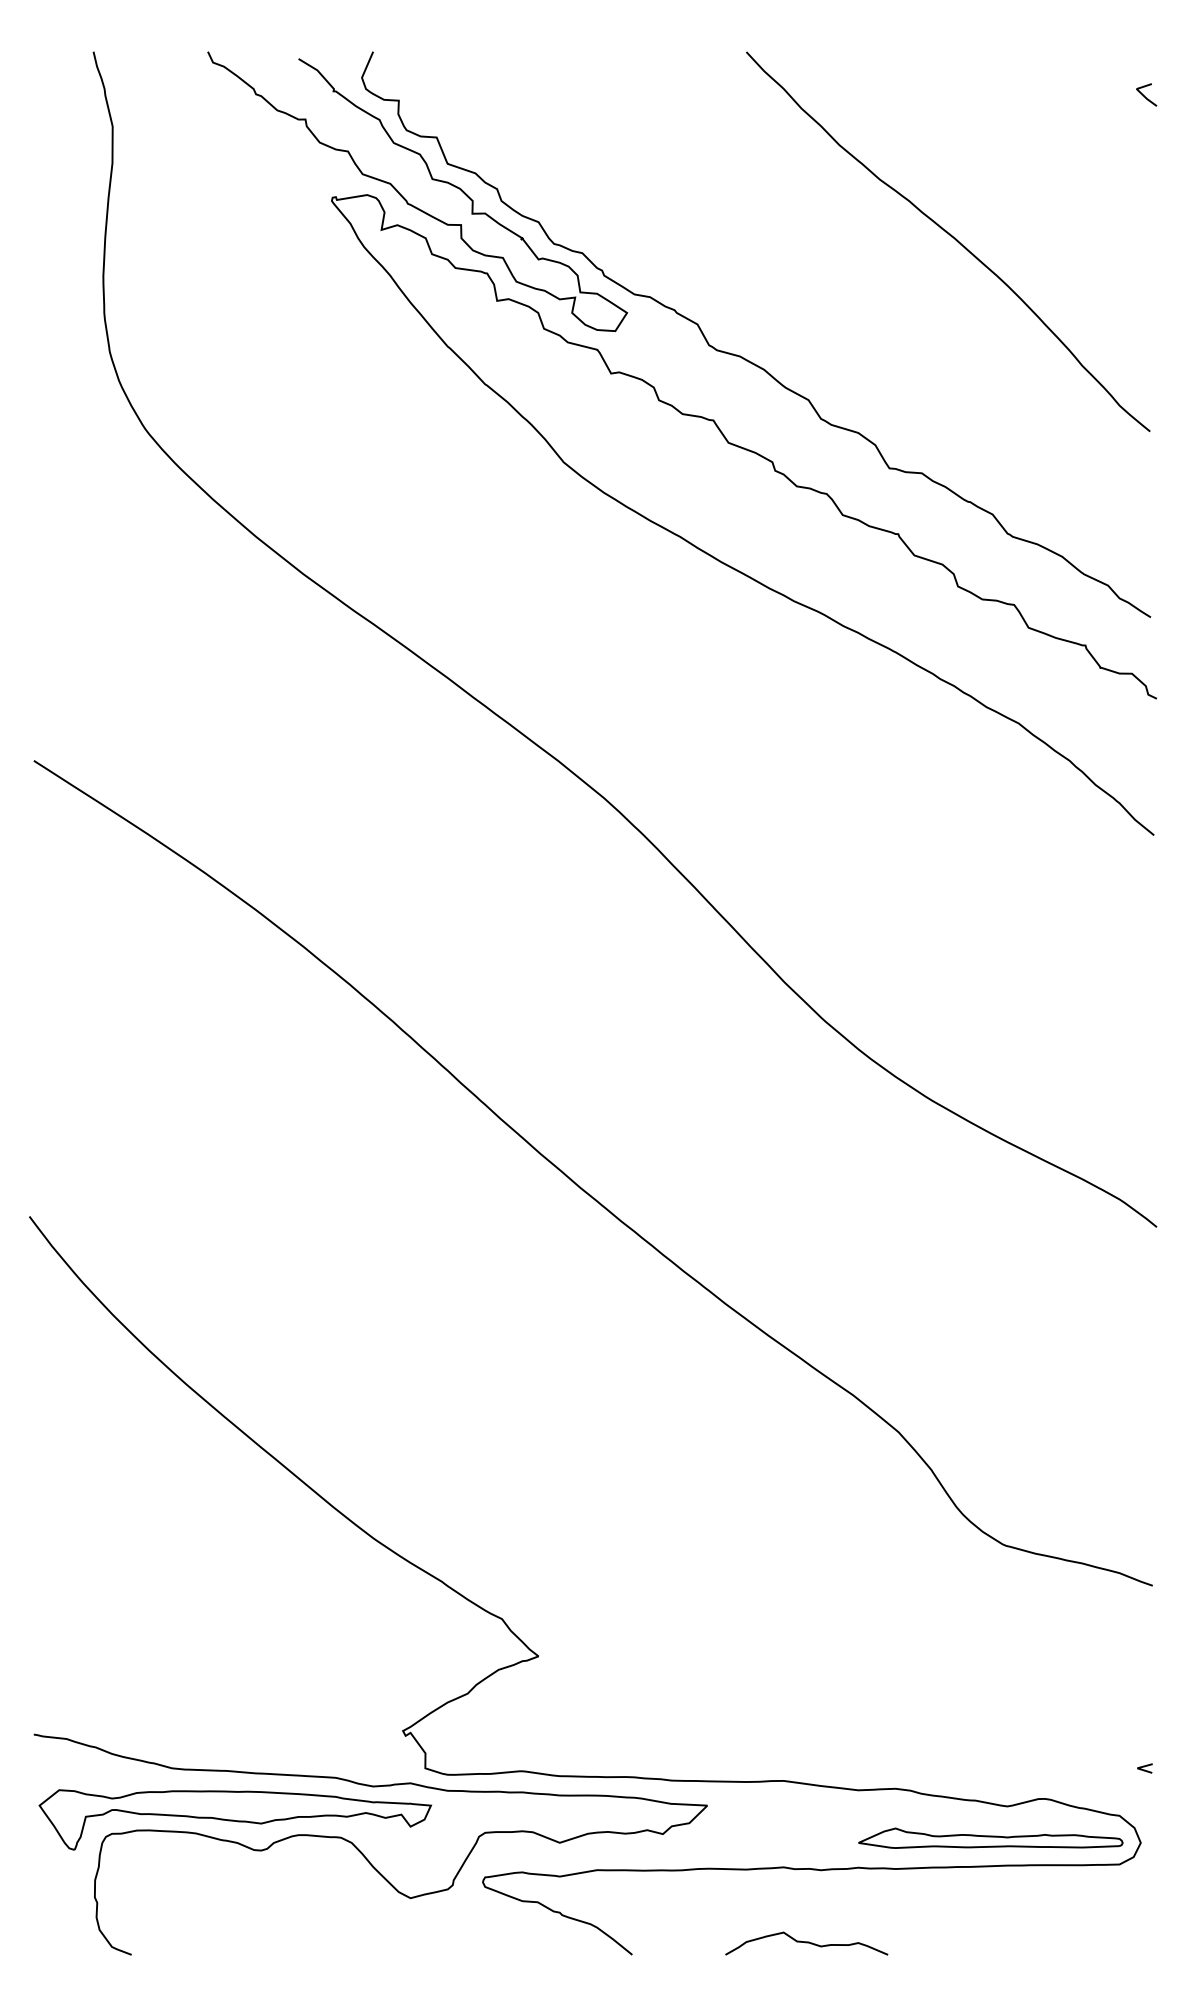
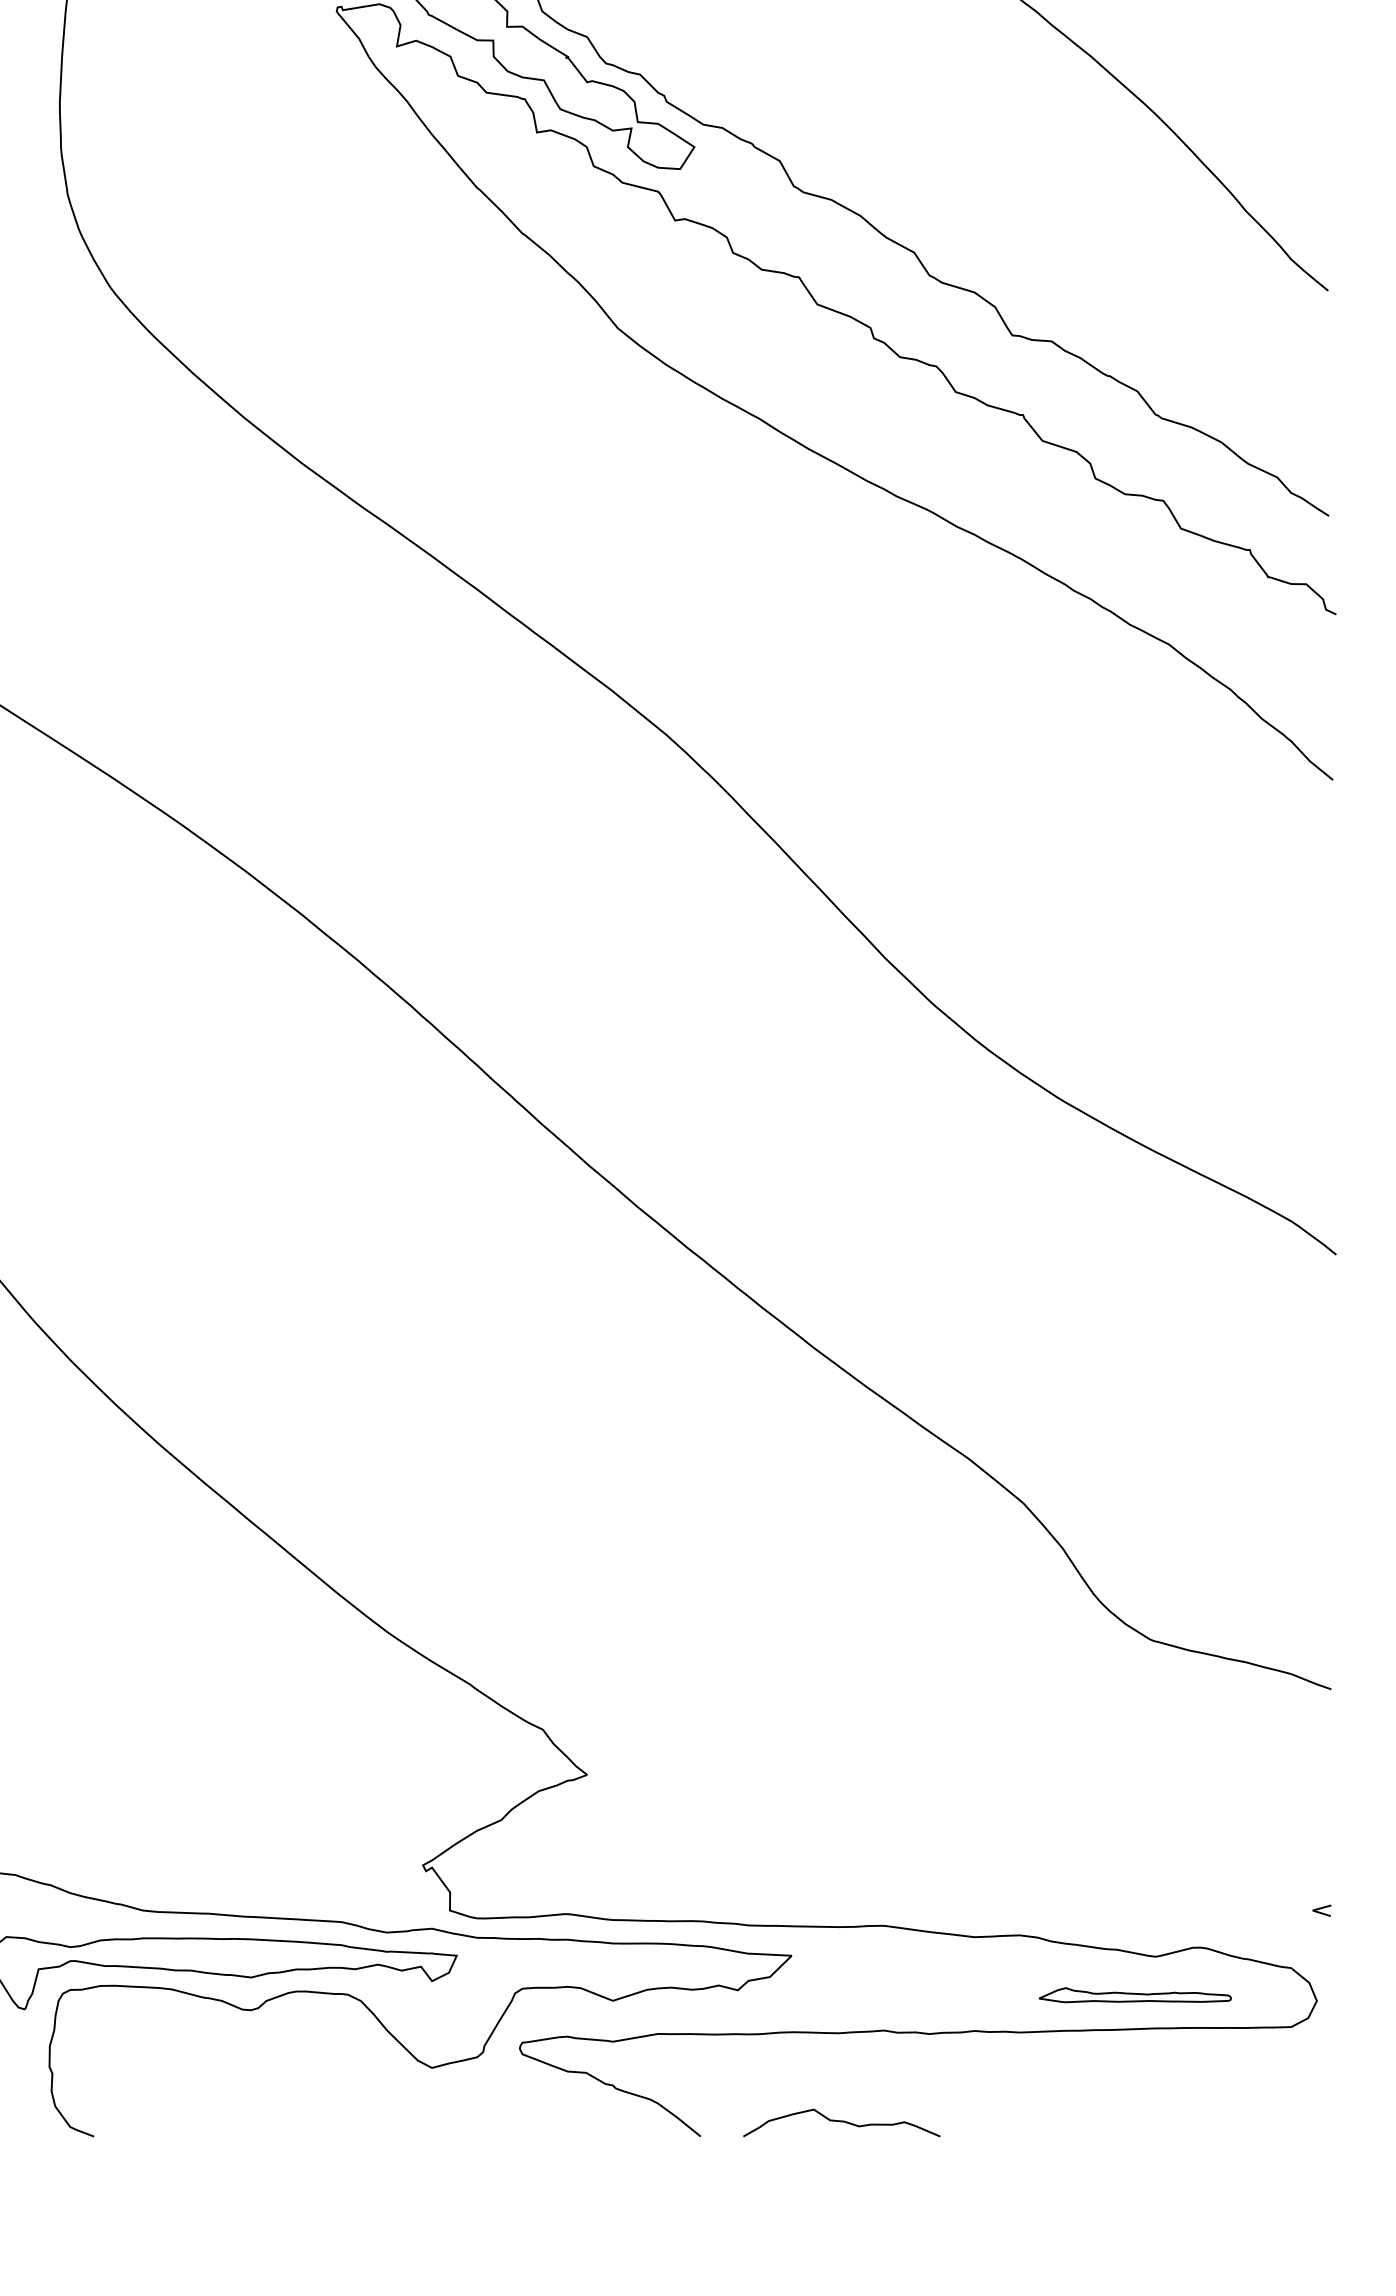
part: (990, 1837) -> (1134, 1994), size x0.6
curve: (806, 1943) -> (841, 2122), moved

